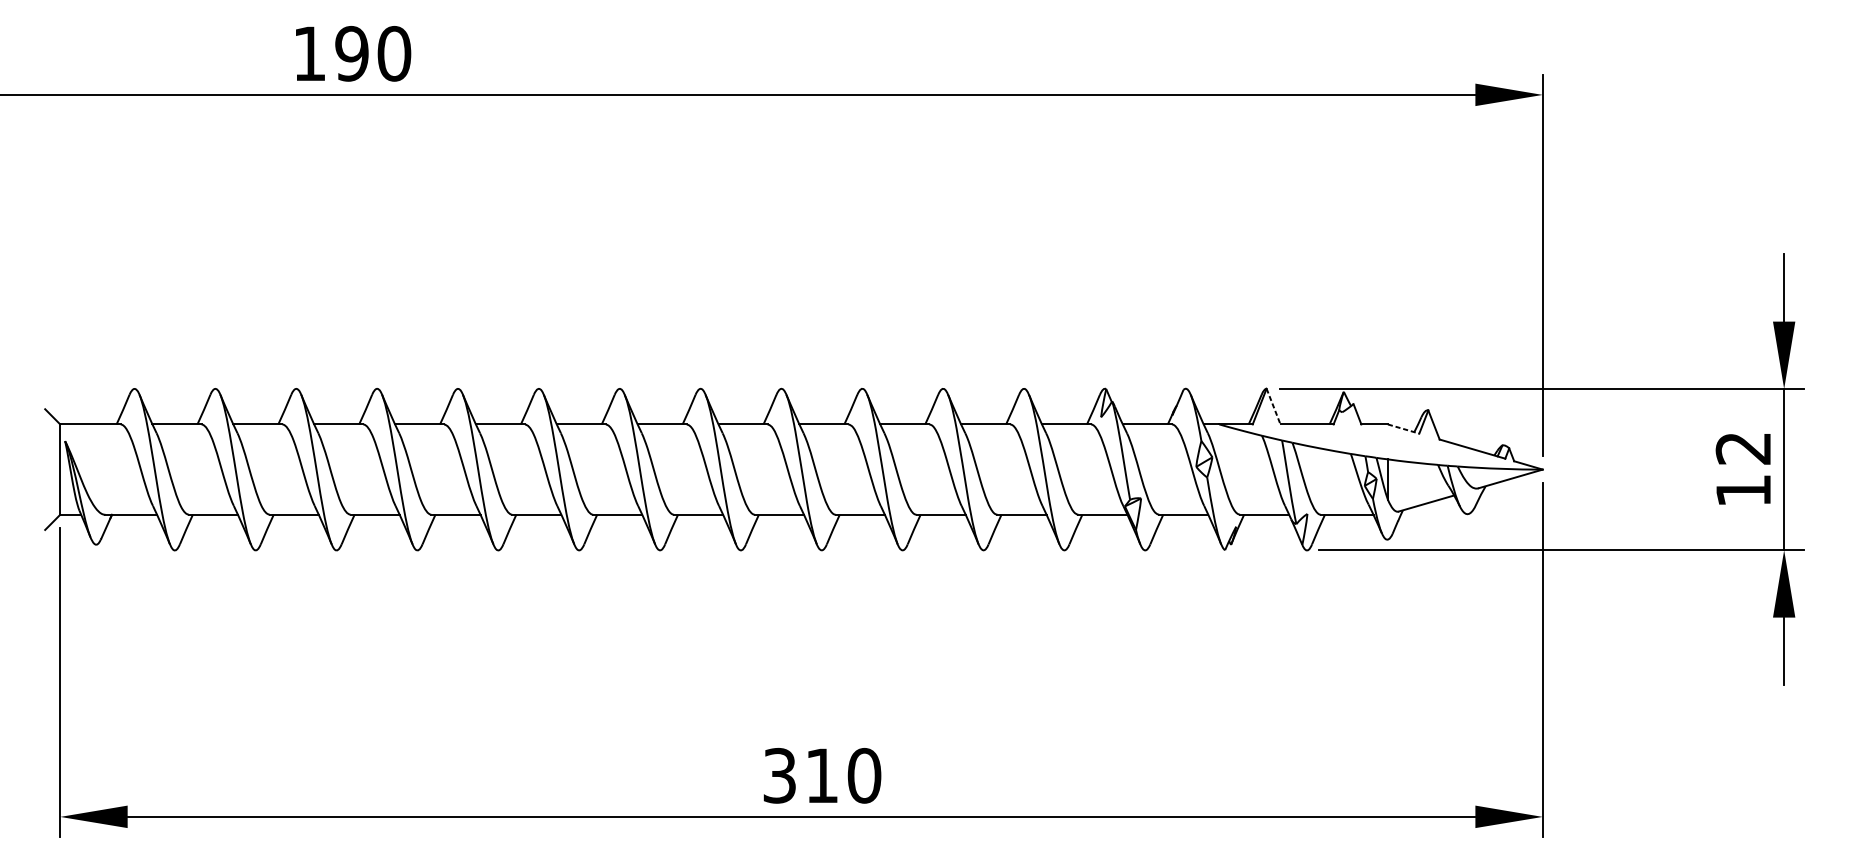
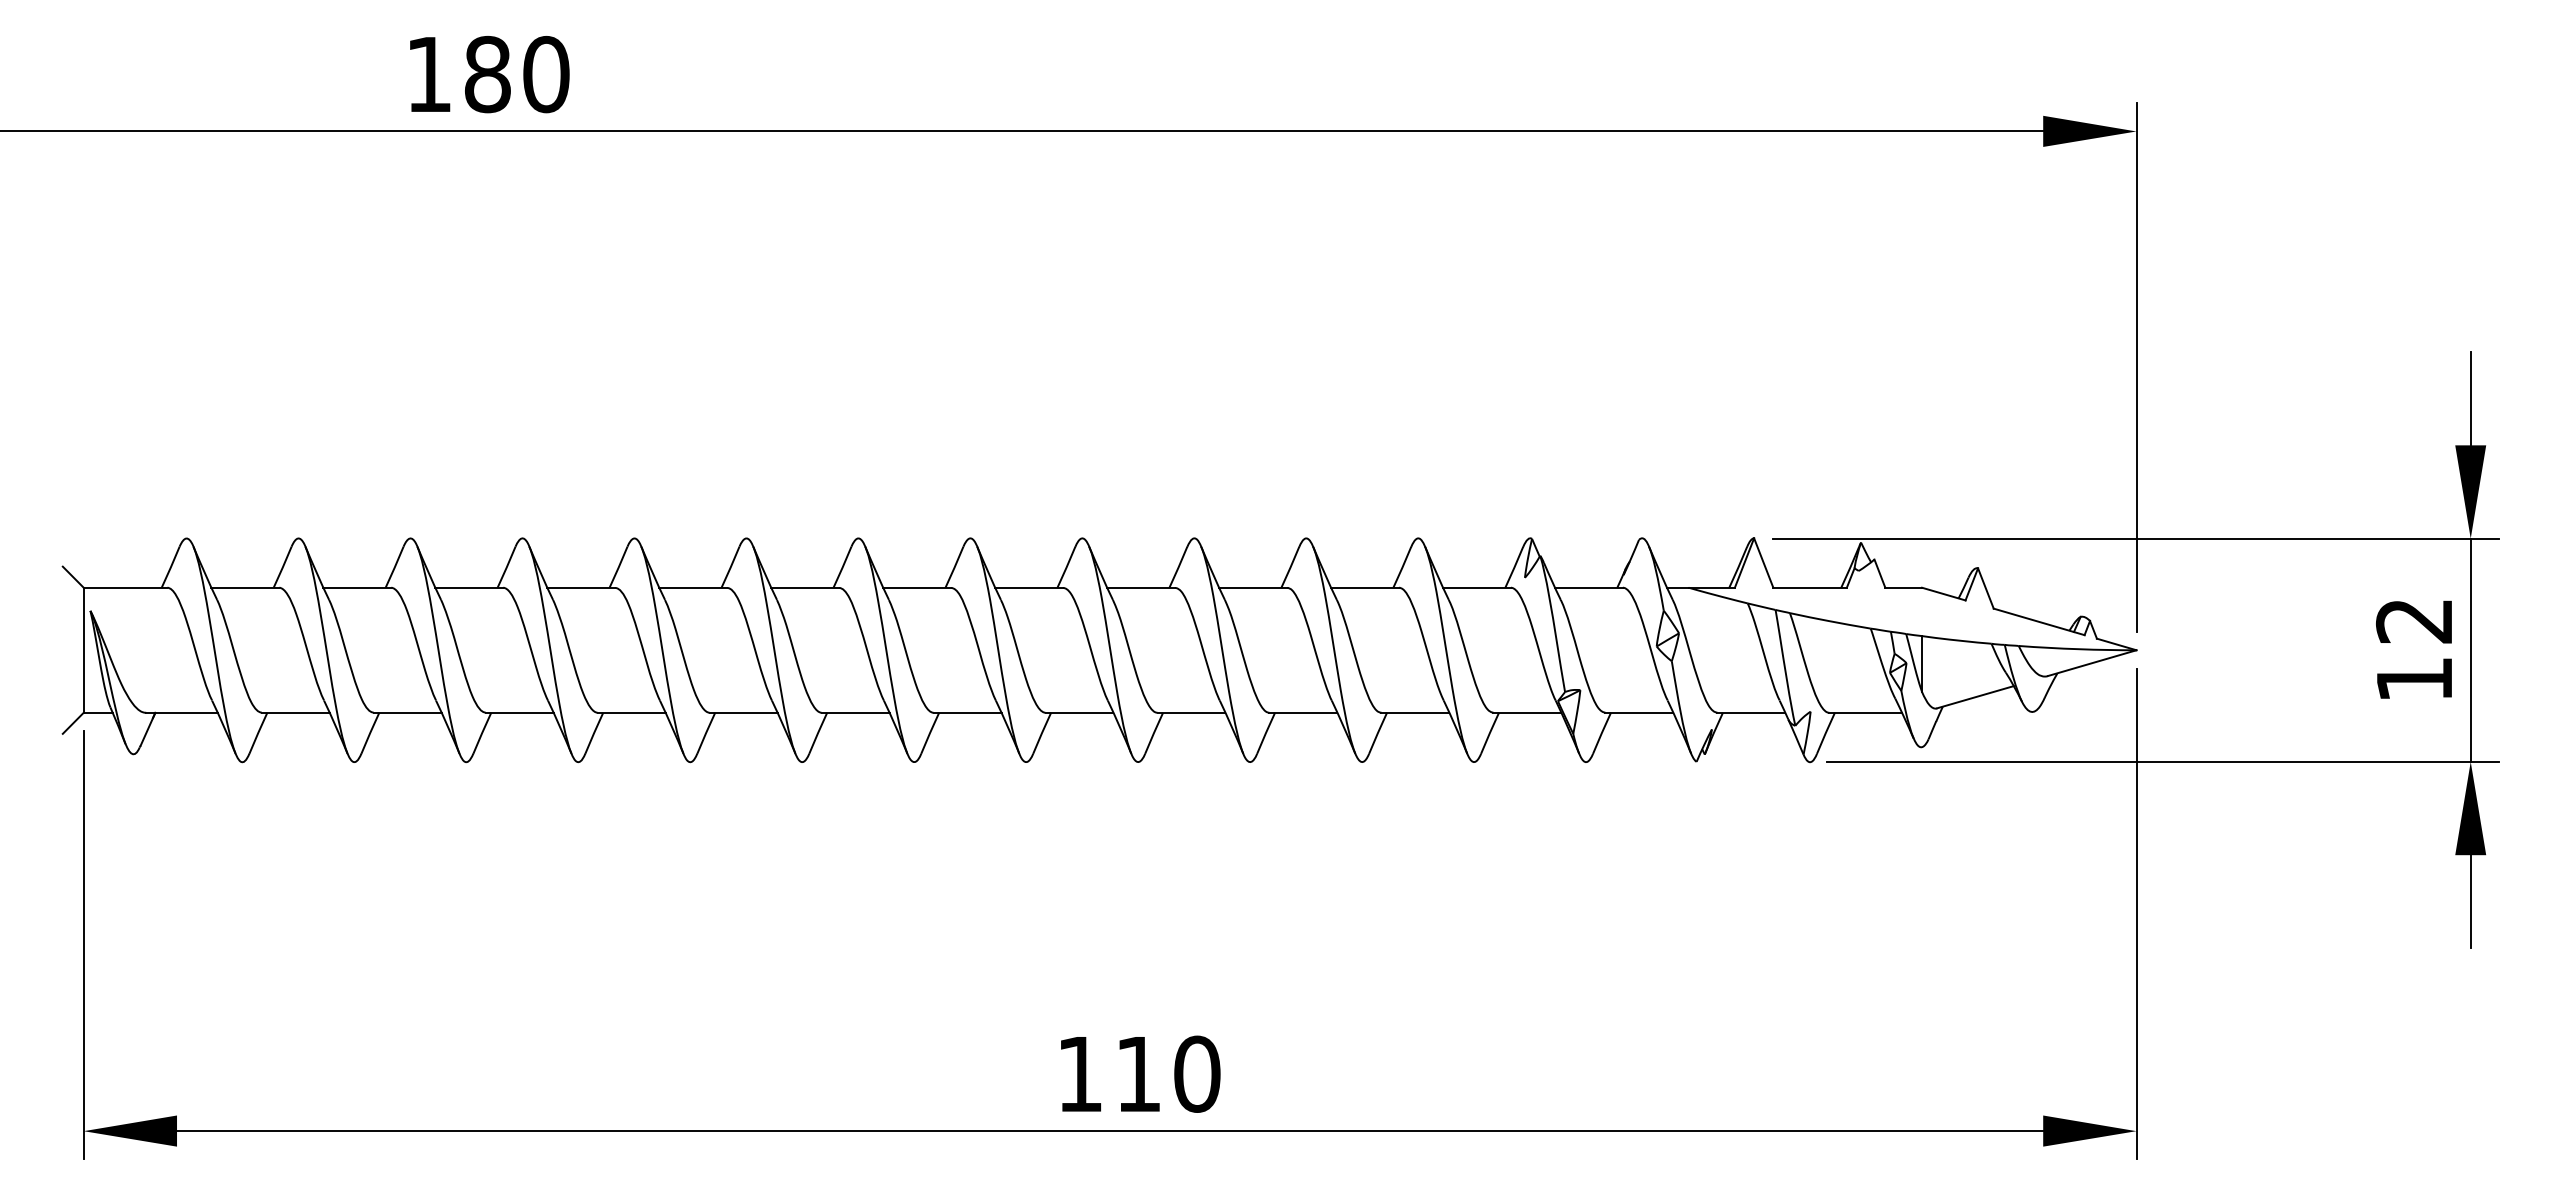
text: (351, 53) -> (487, 74), 190 -> 180
line: (1273, 406) -> (1763, 563), dashed -> solid
line: (1403, 429) -> (1943, 594), dashed -> solid
text: (780, 775) -> (1080, 1073), 310 -> 110

